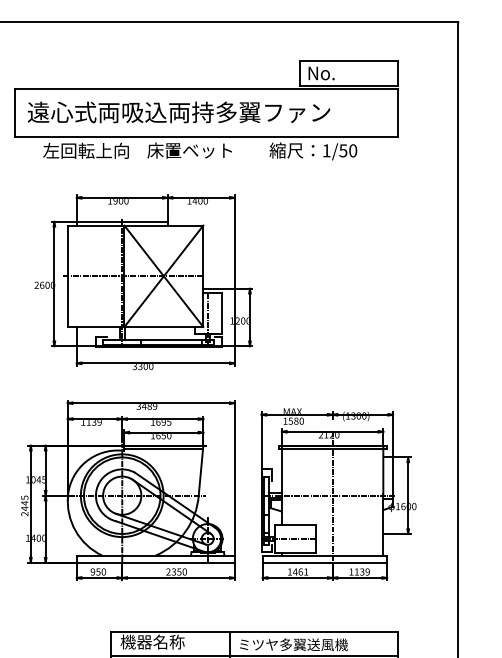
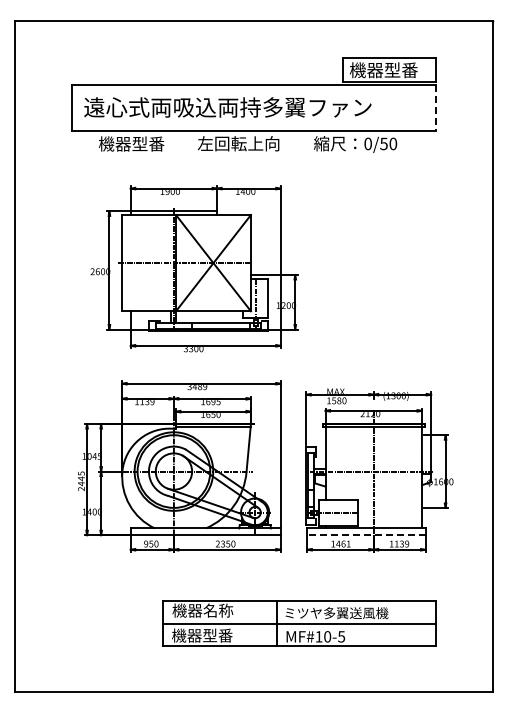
text: (342, 73) -> (383, 70), No. -> 機器型番
line: (397, 112) -> (435, 107), solid -> dashed
text: (85, 150) -> (139, 143), 左回転上向 -> 機器型番
text: (190, 150) -> (238, 143), 床置ベット -> 左回転上向
text: (326, 150) -> (367, 143), 1/50 -> 0/50
line: (323, 563) -> (365, 535), solid -> dashed

